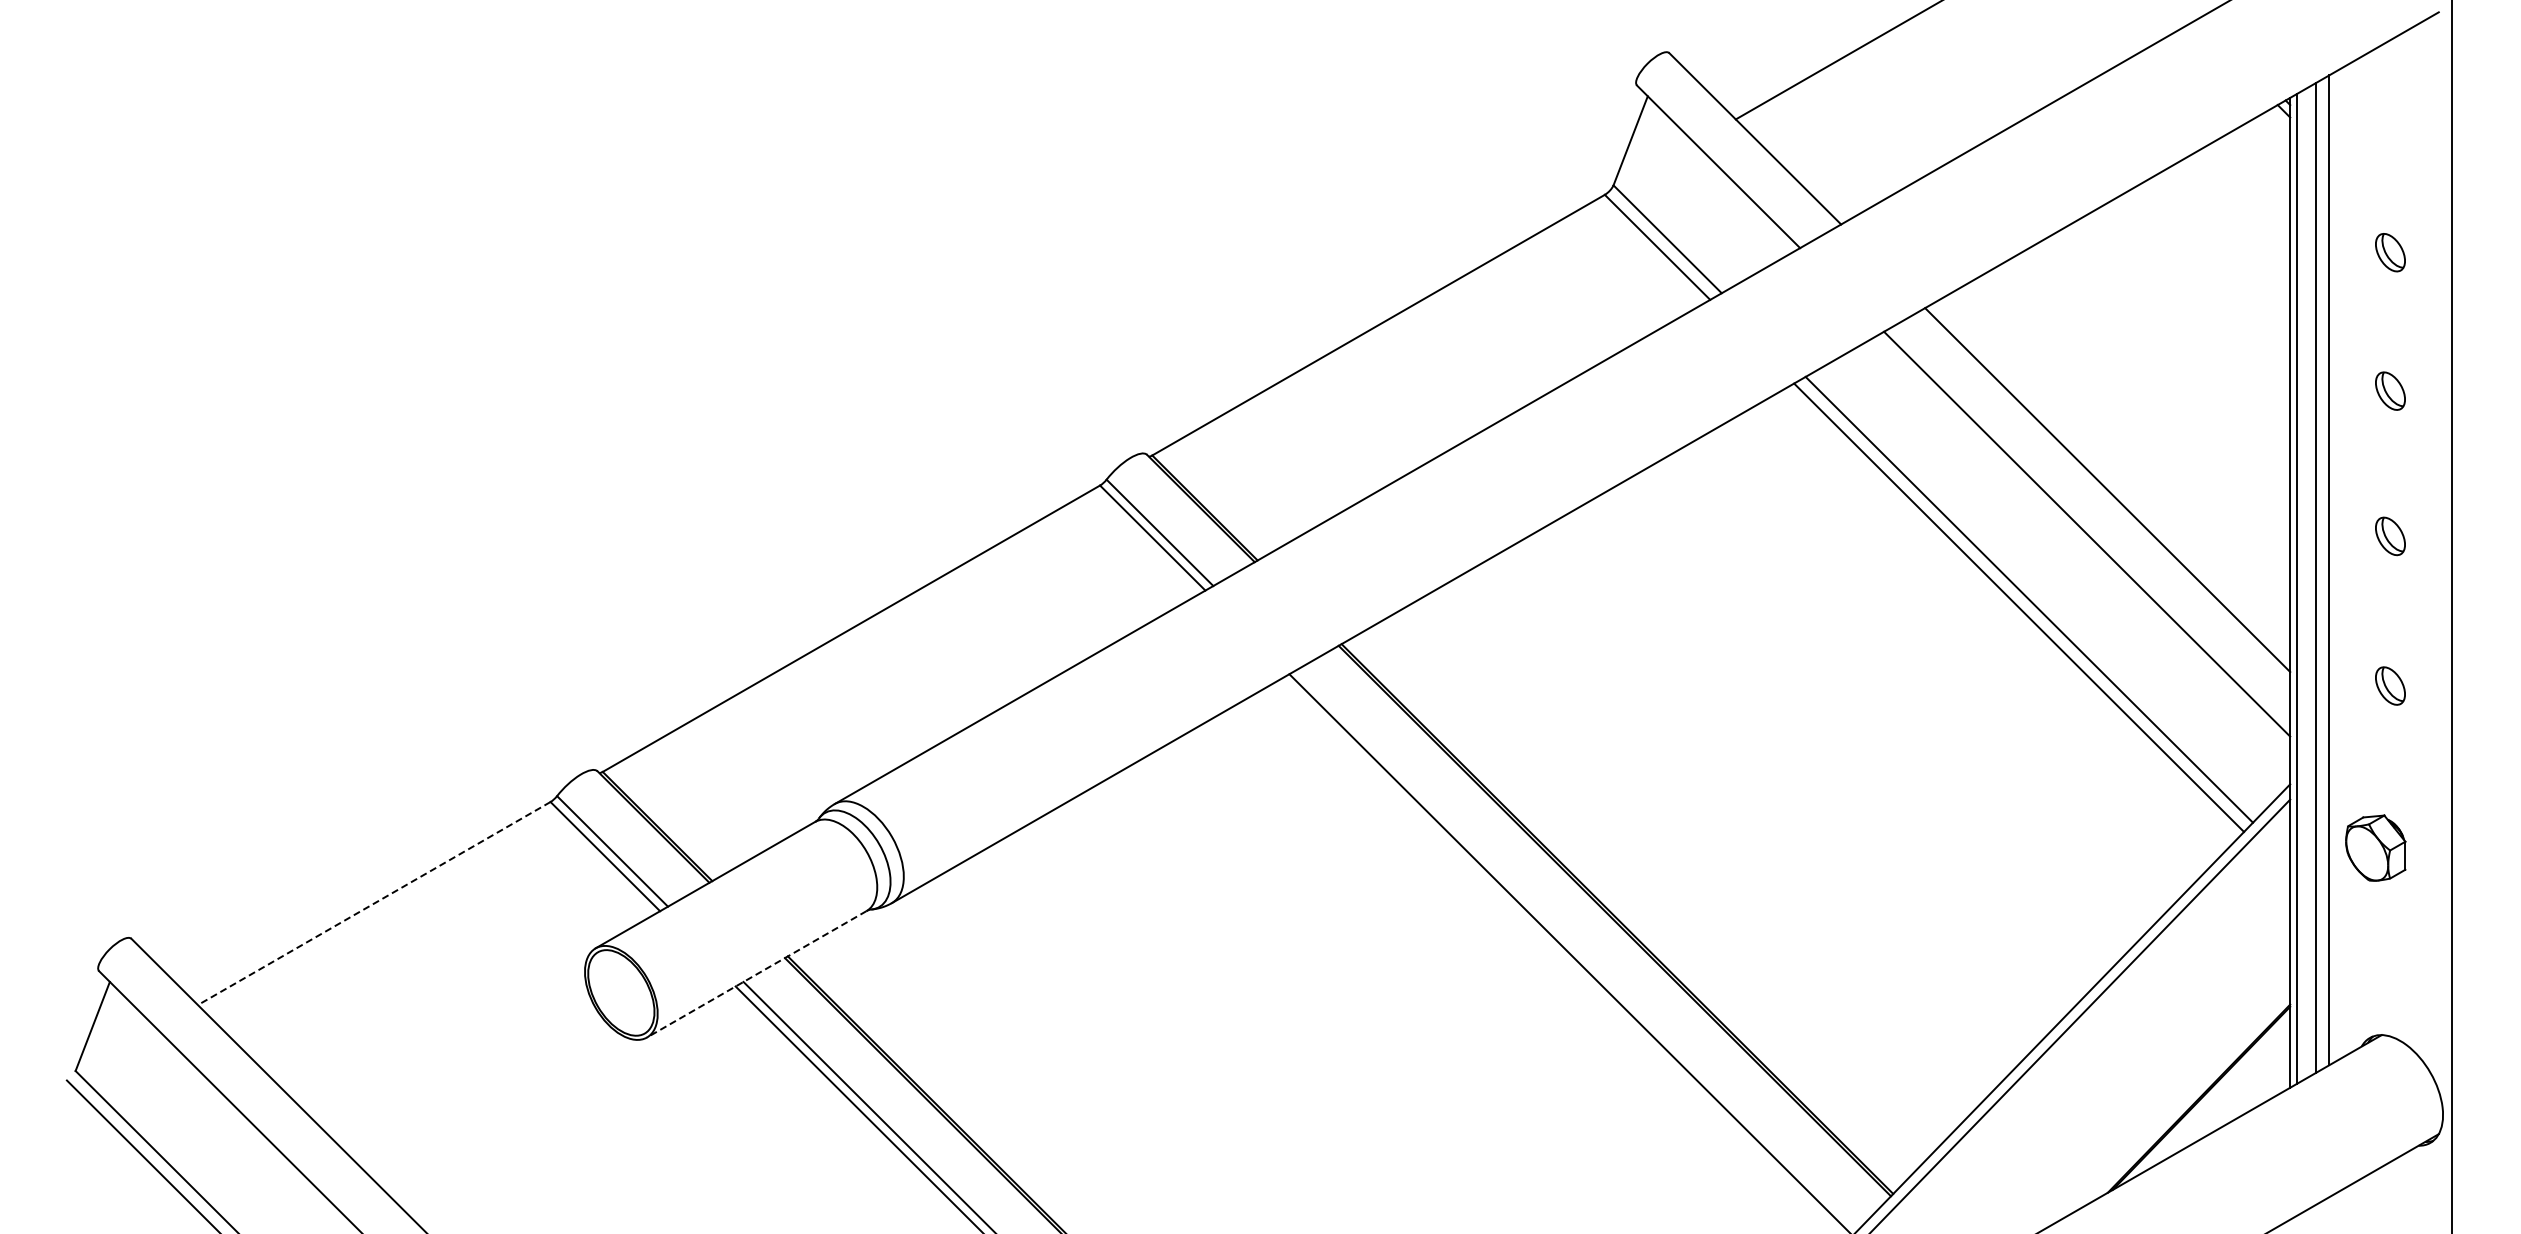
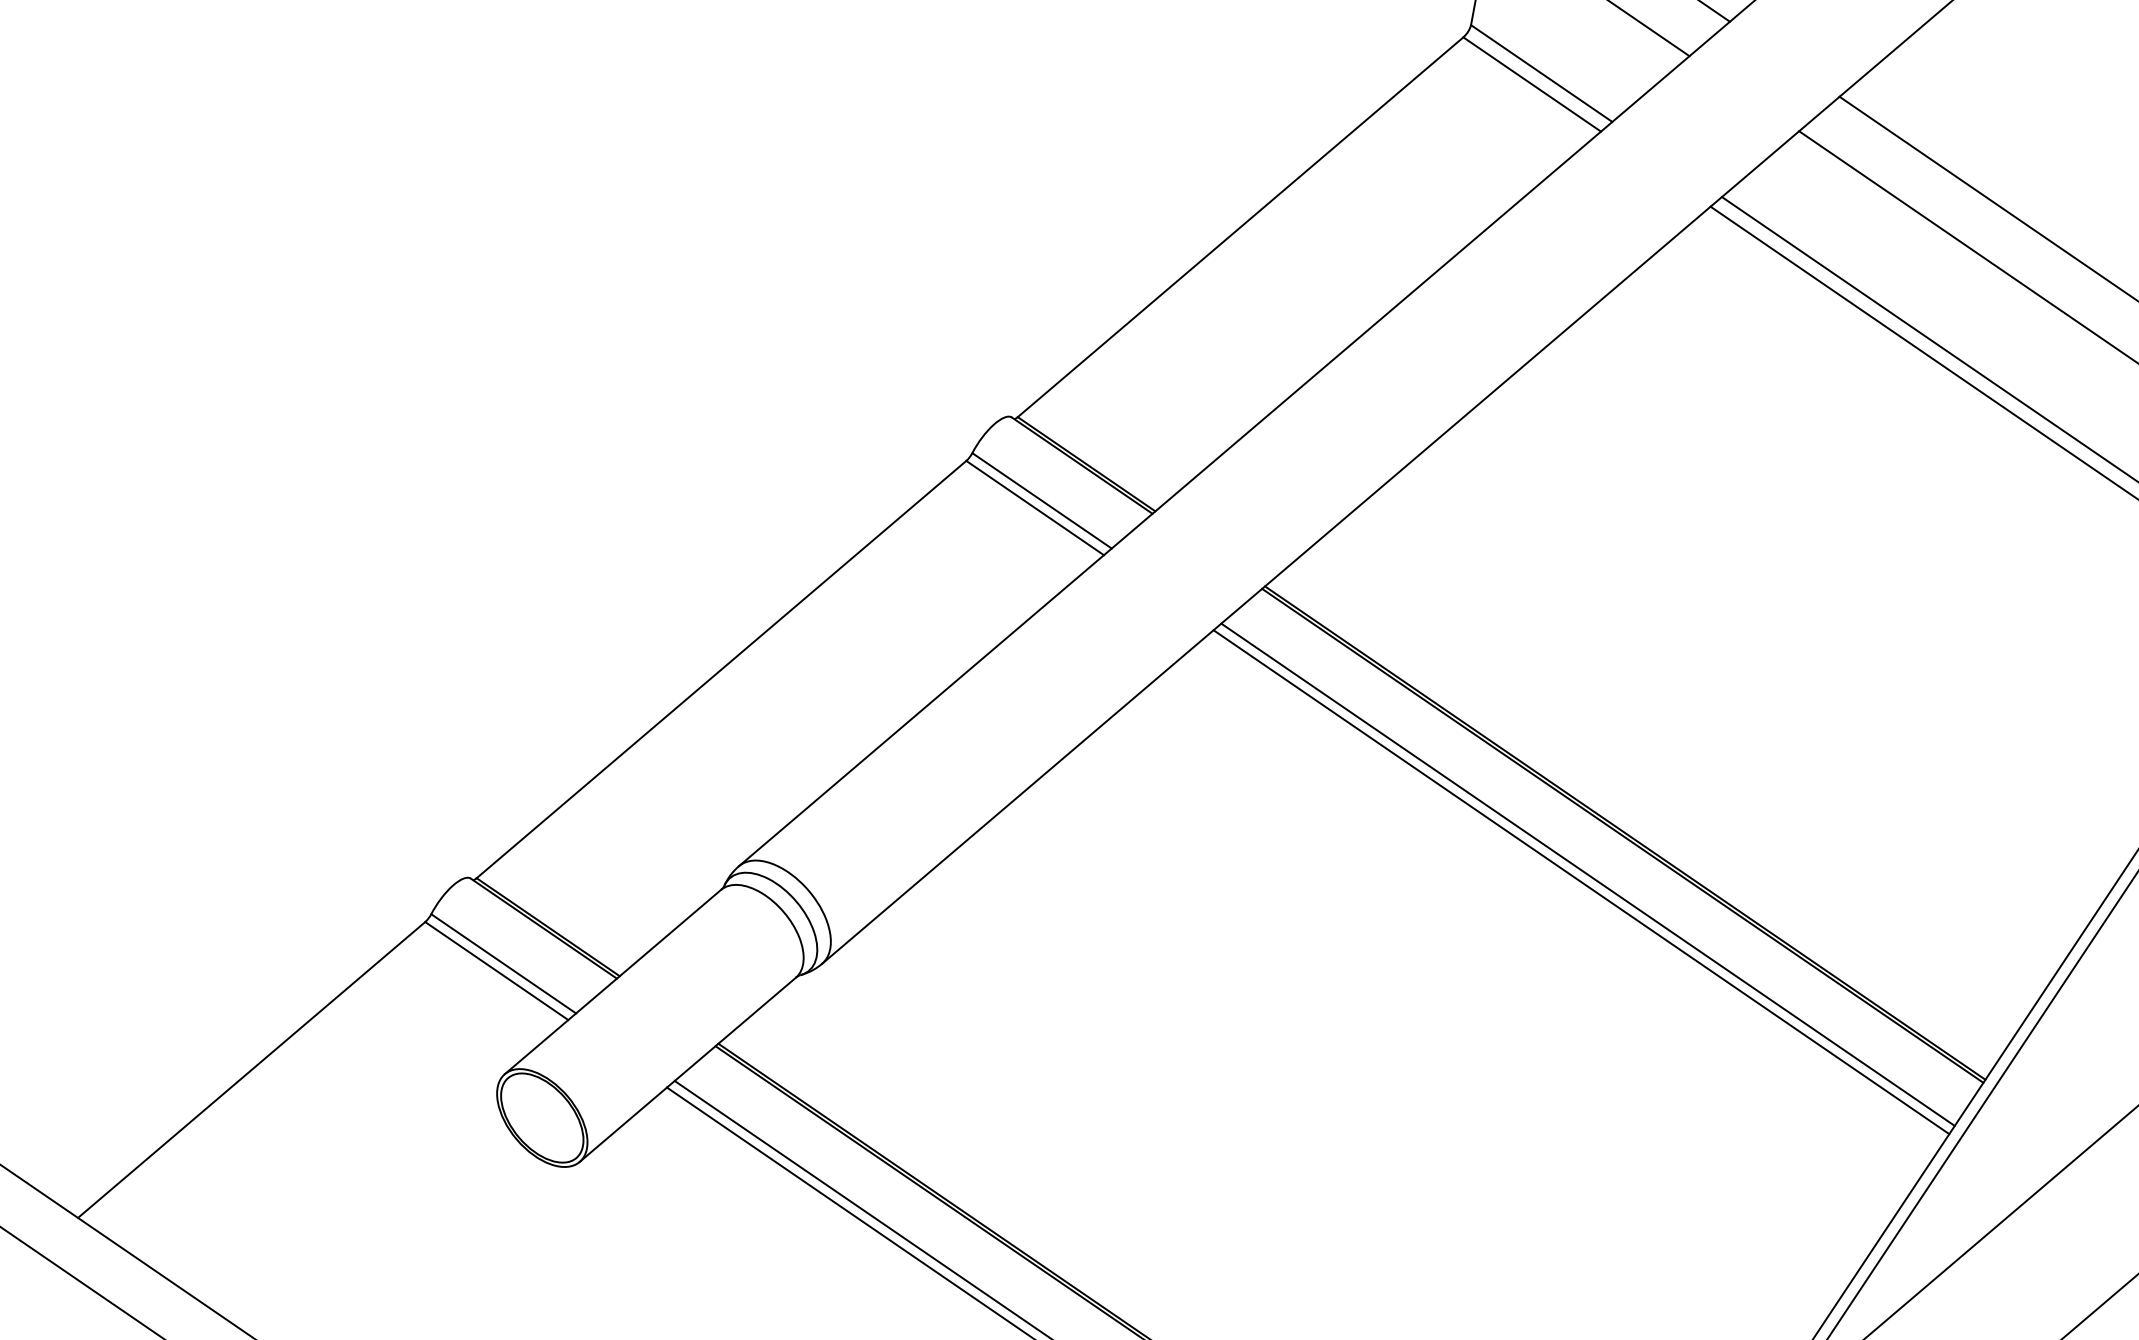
line: (373, 903) -> (250, 1070), dashed -> solid
line: (1577, 949) -> (1587, 874), added
line: (756, 974) -> (687, 1070), dashed -> solid

